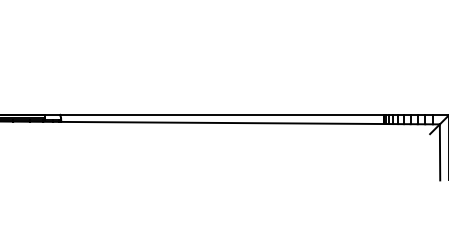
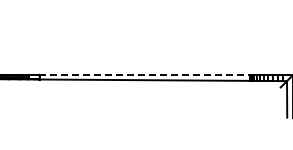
line: (221, 114) -> (144, 74), solid -> dashed

